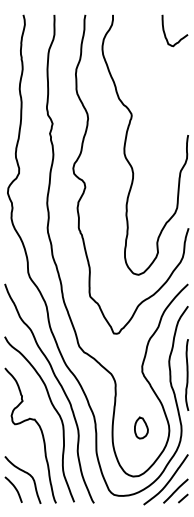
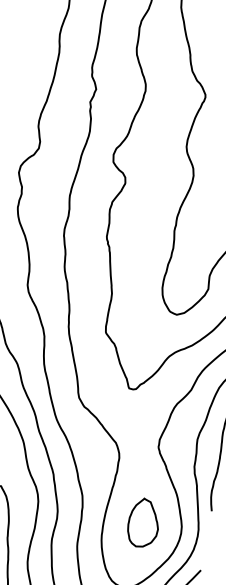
part: (141, 427) -> (144, 522), size x1.67

